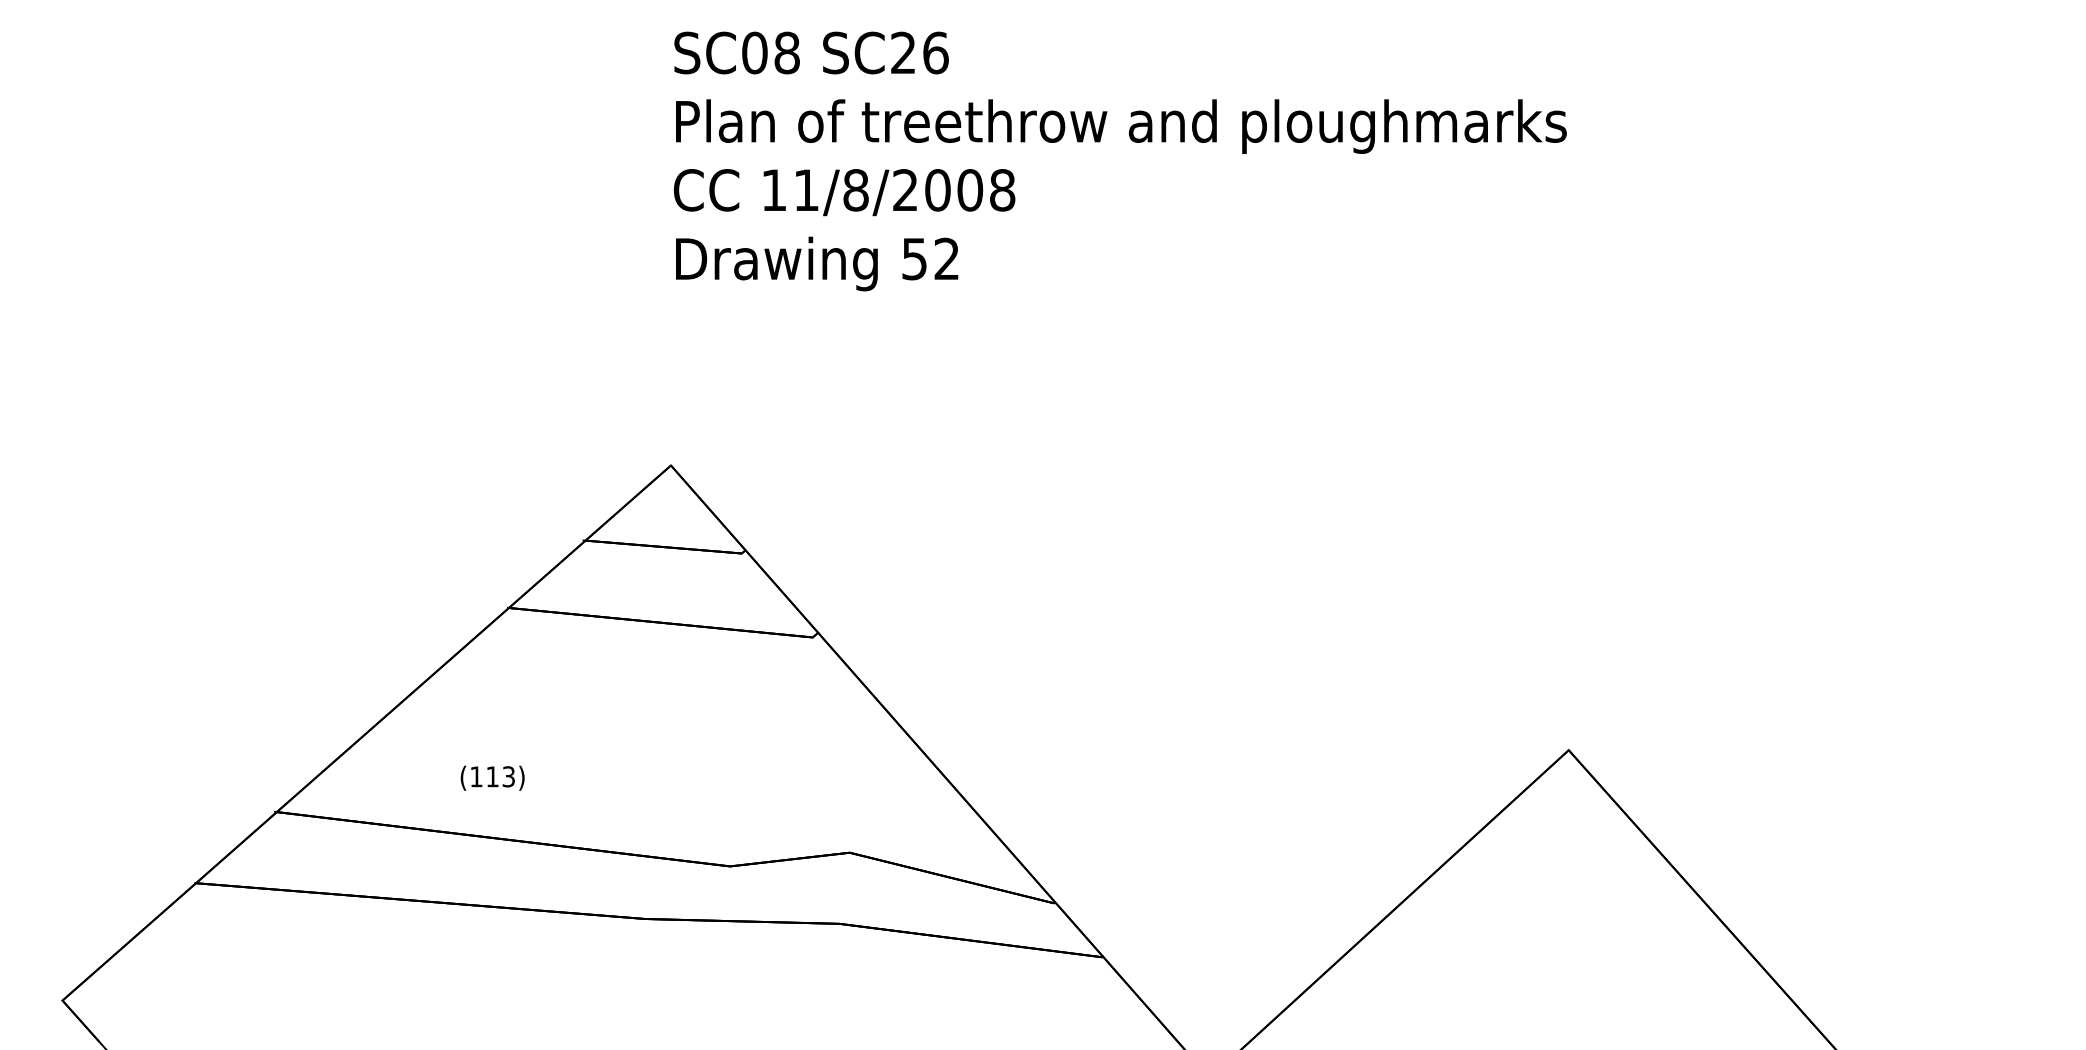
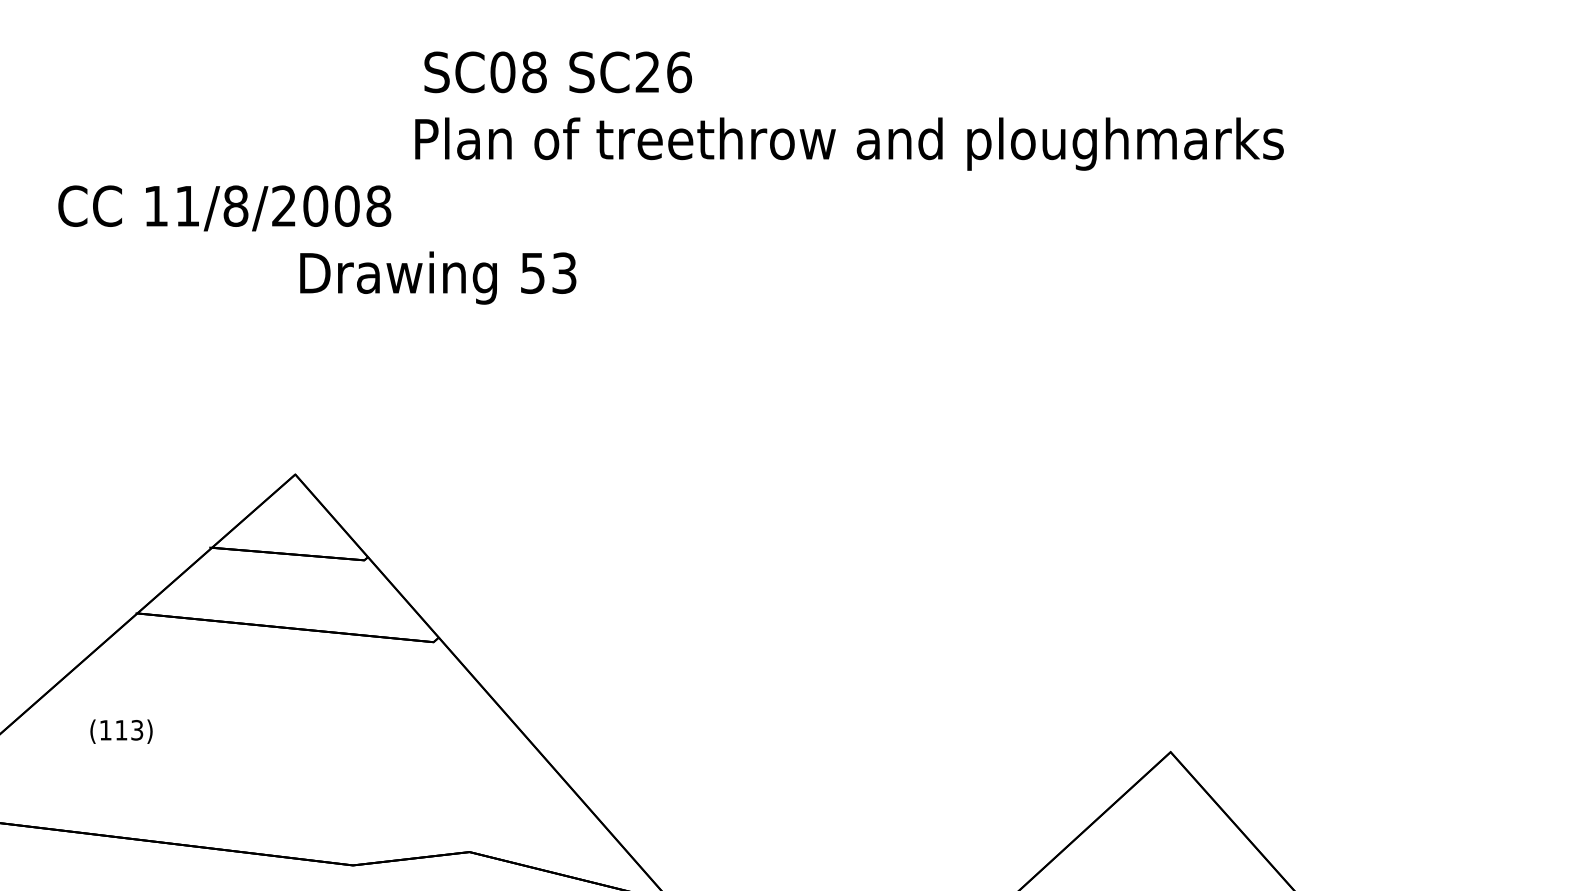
text: (811, 52) -> (558, 71), moved
text: (1121, 126) -> (849, 144), moved
text: (844, 192) -> (224, 208), moved
text: (946, 259) -> (563, 273), 52 -> 53
text: (492, 777) -> (121, 730), moved

